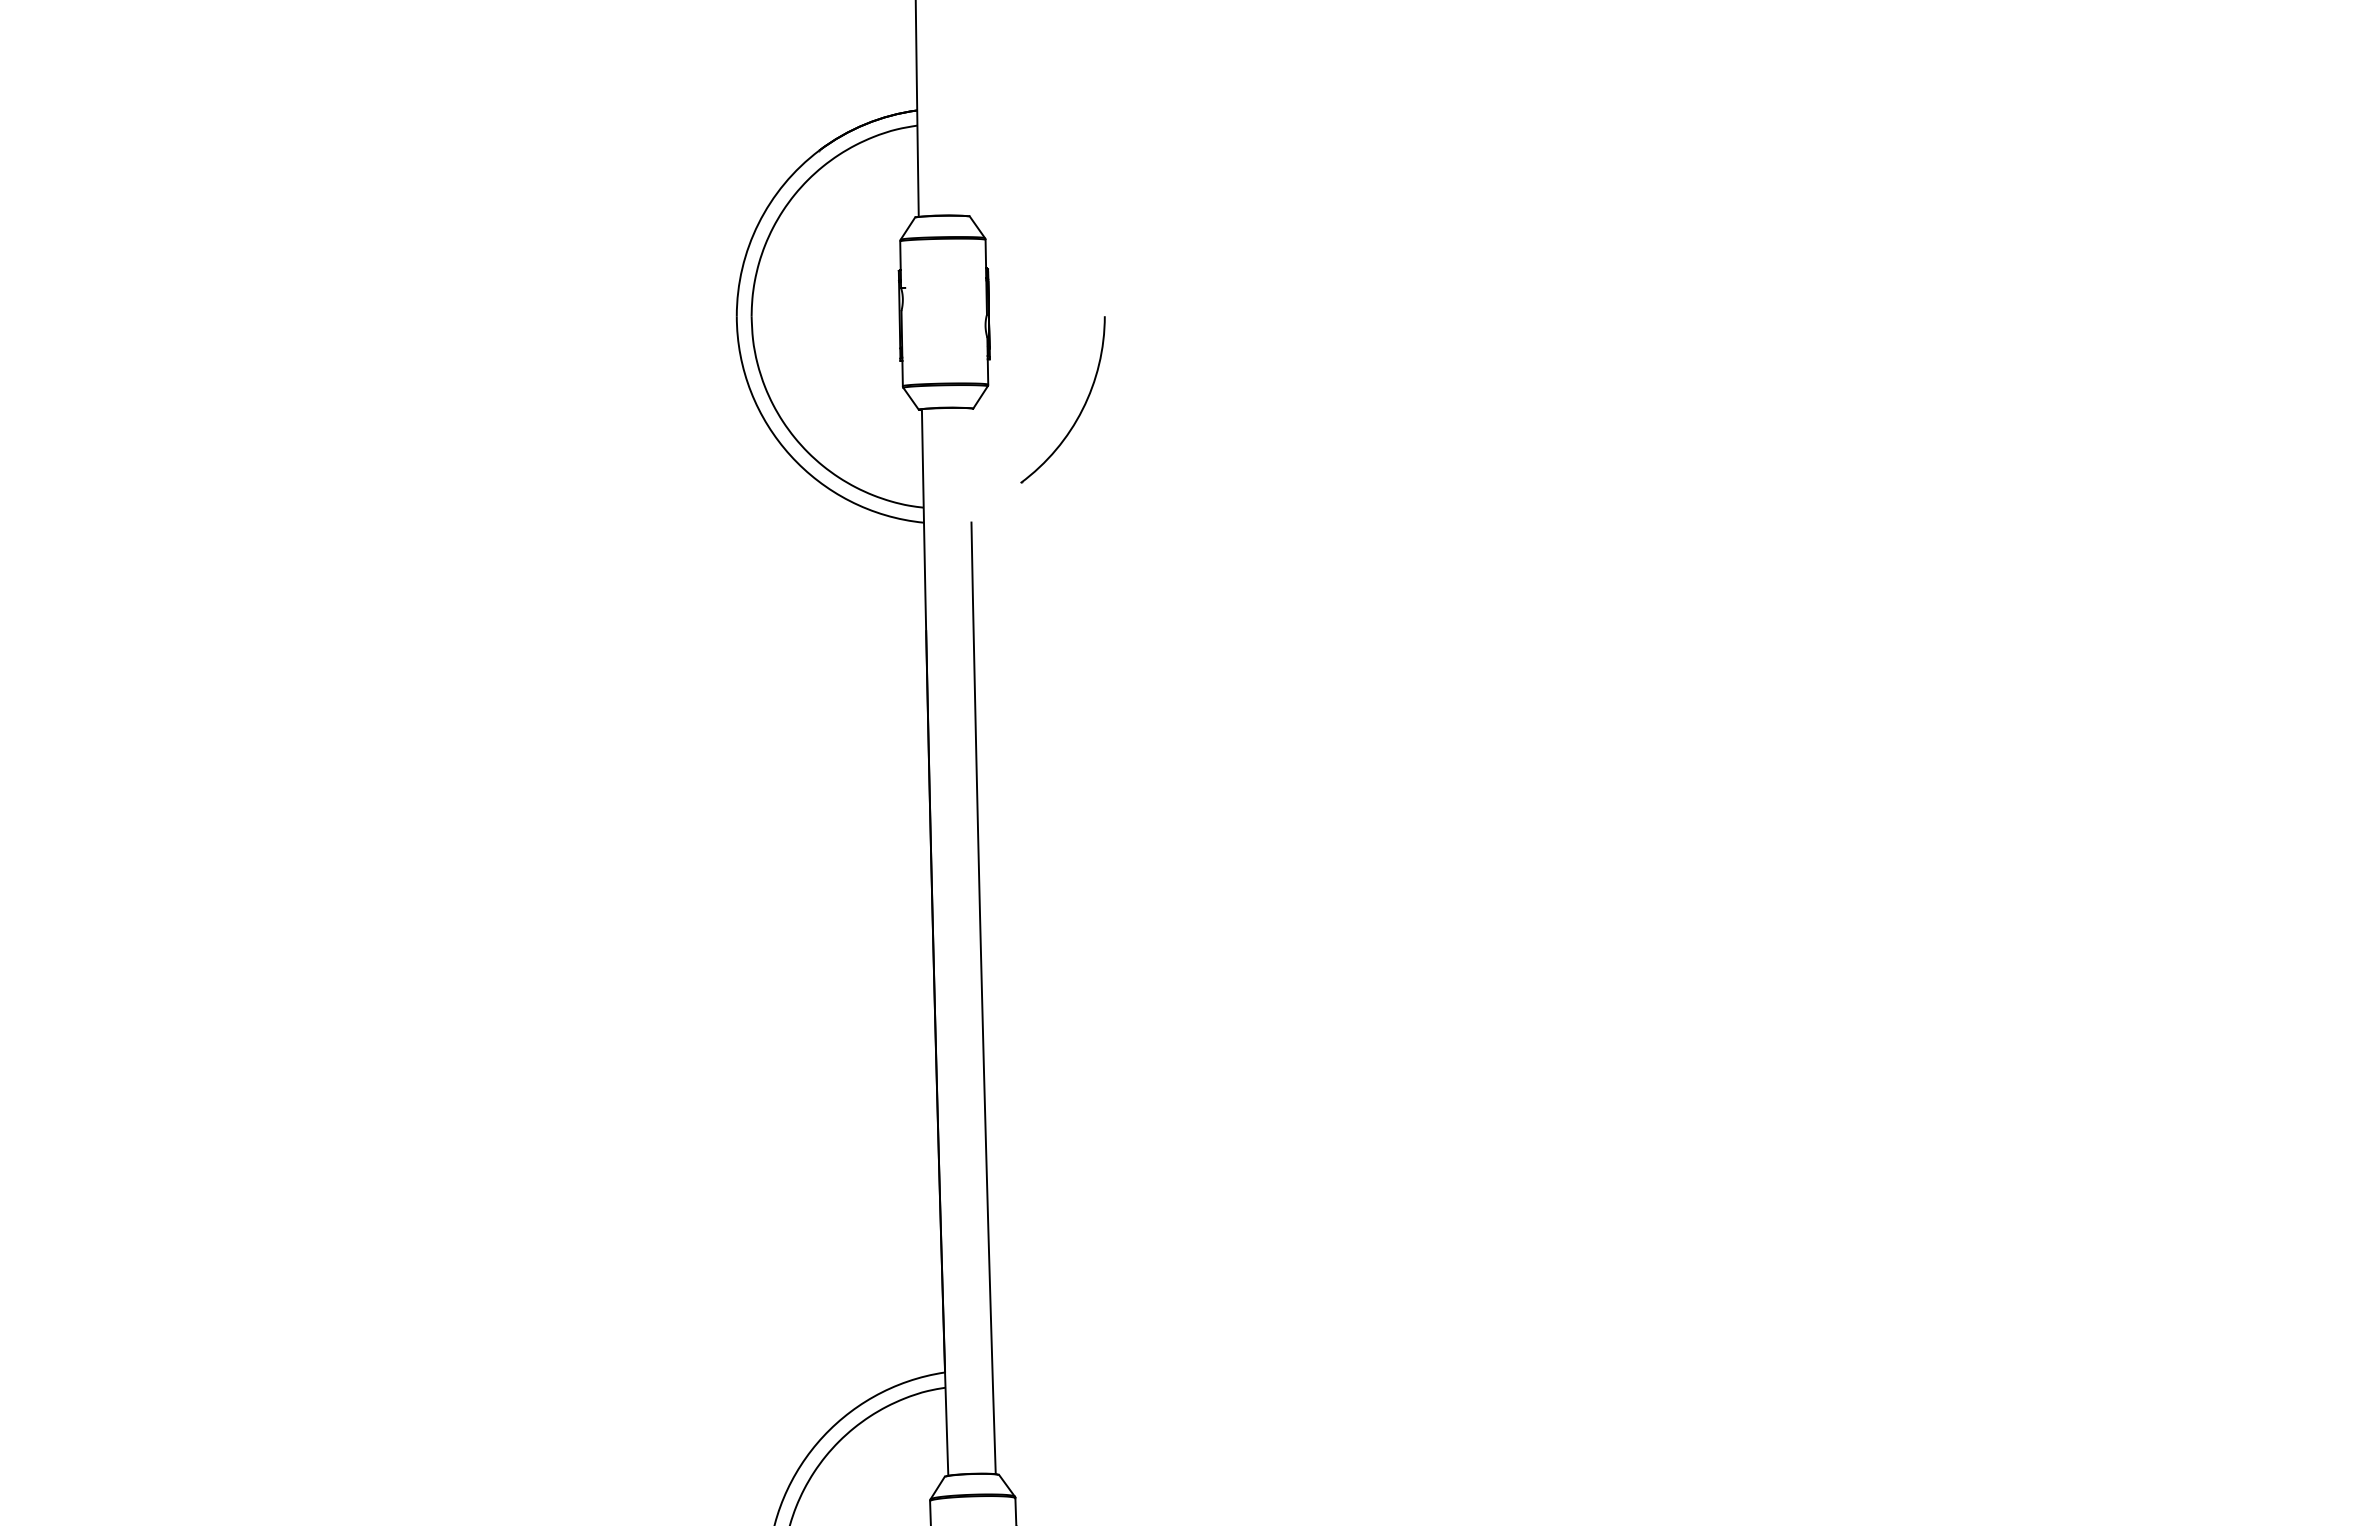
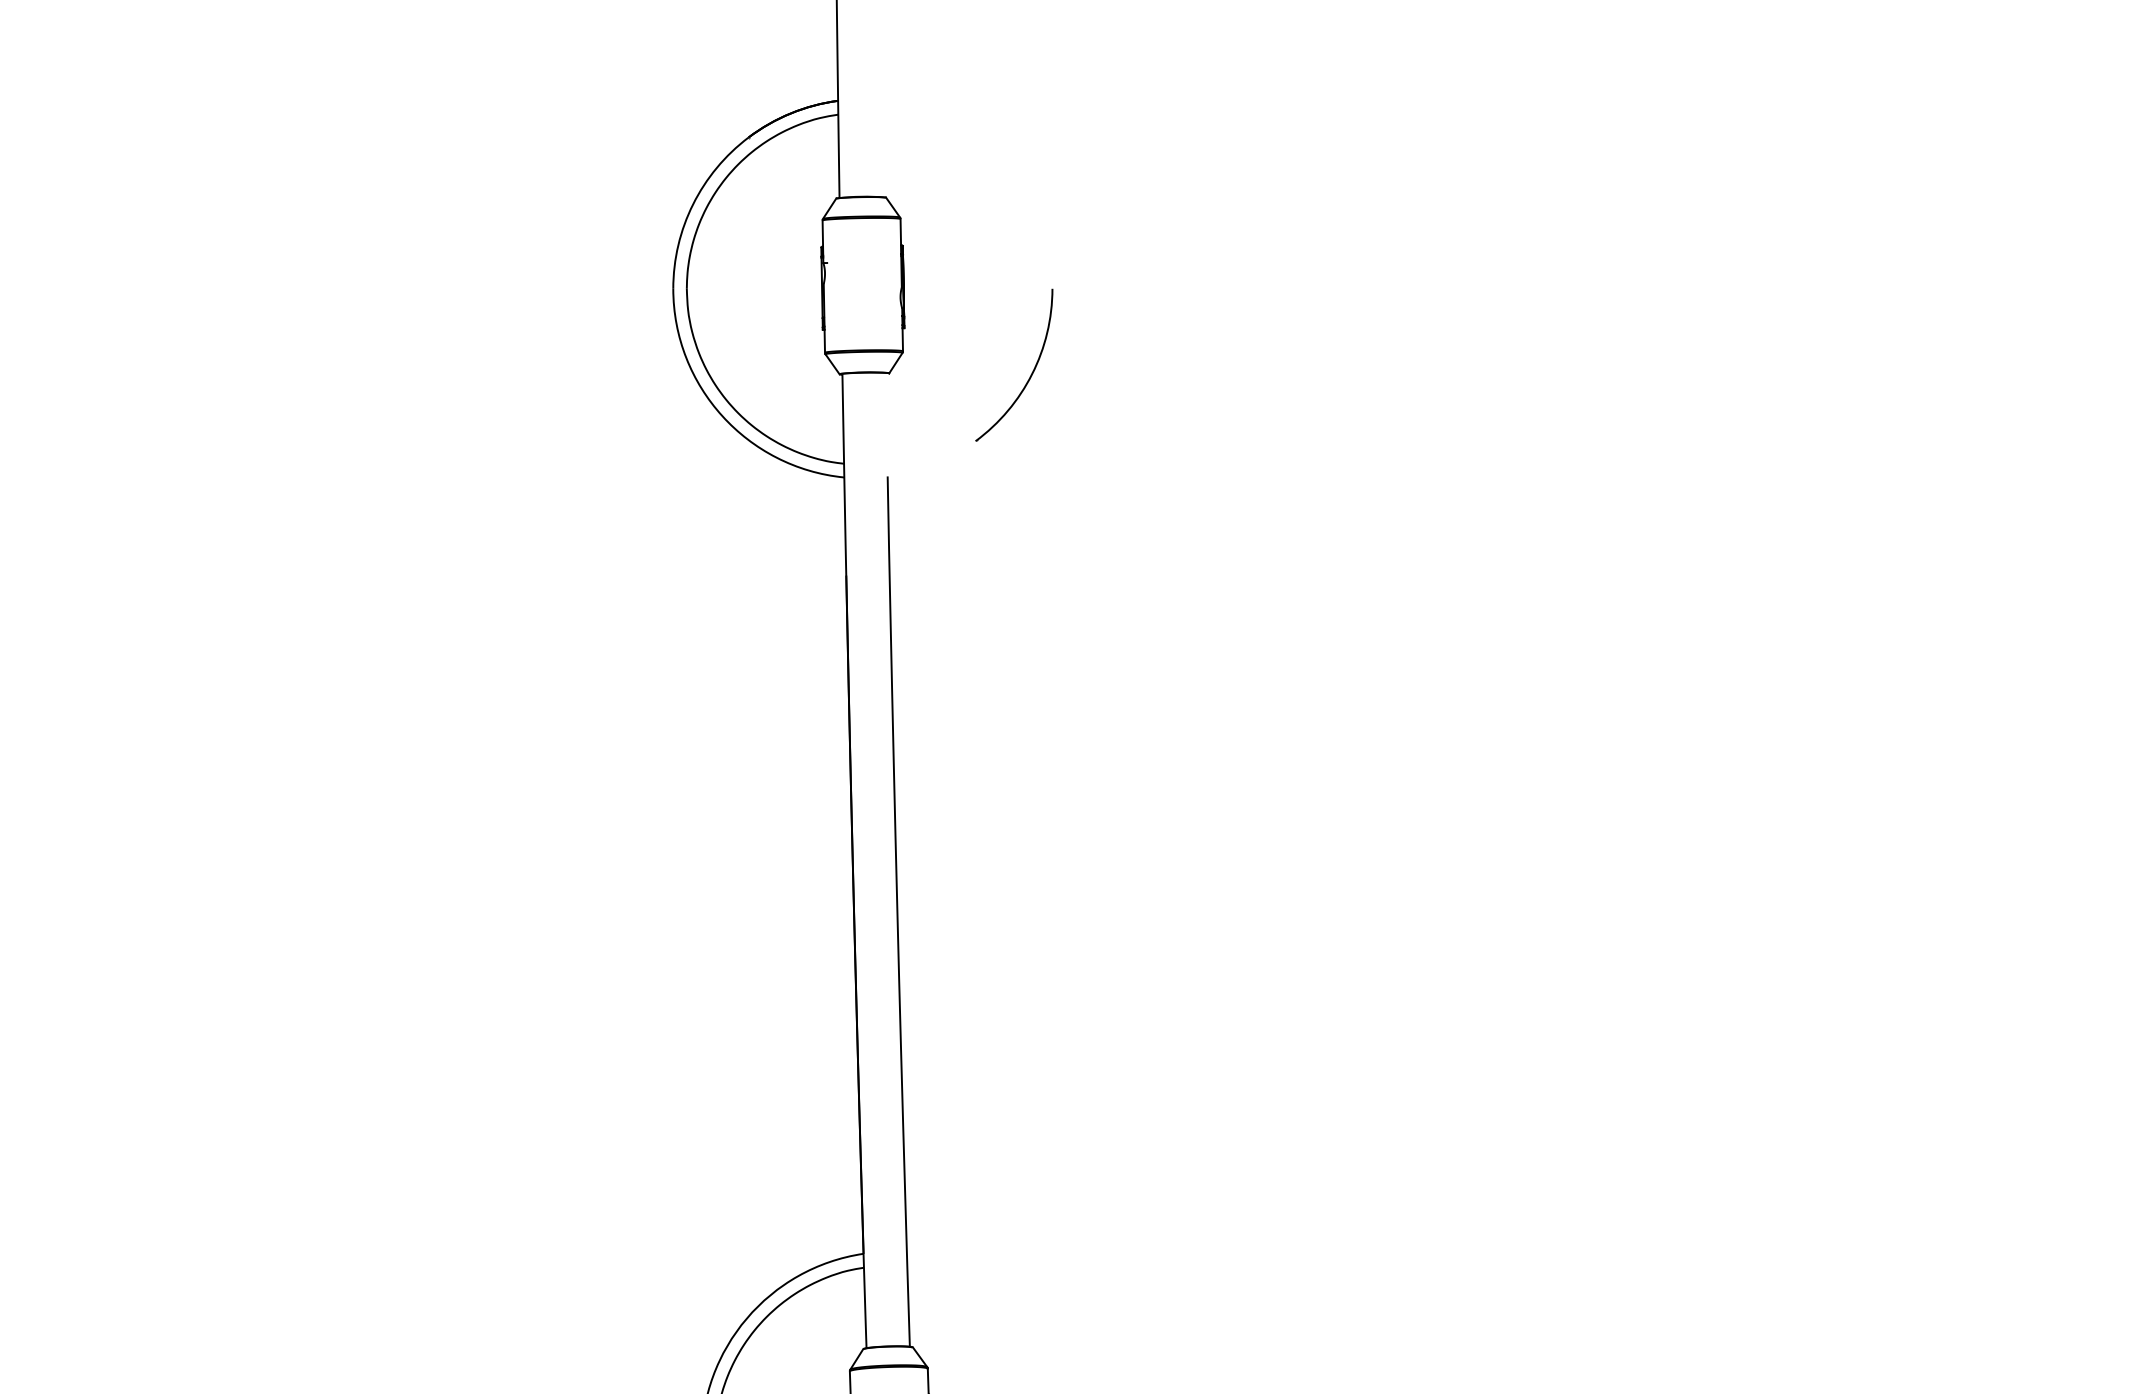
part: (1081, 409) -> (1031, 374), moved

